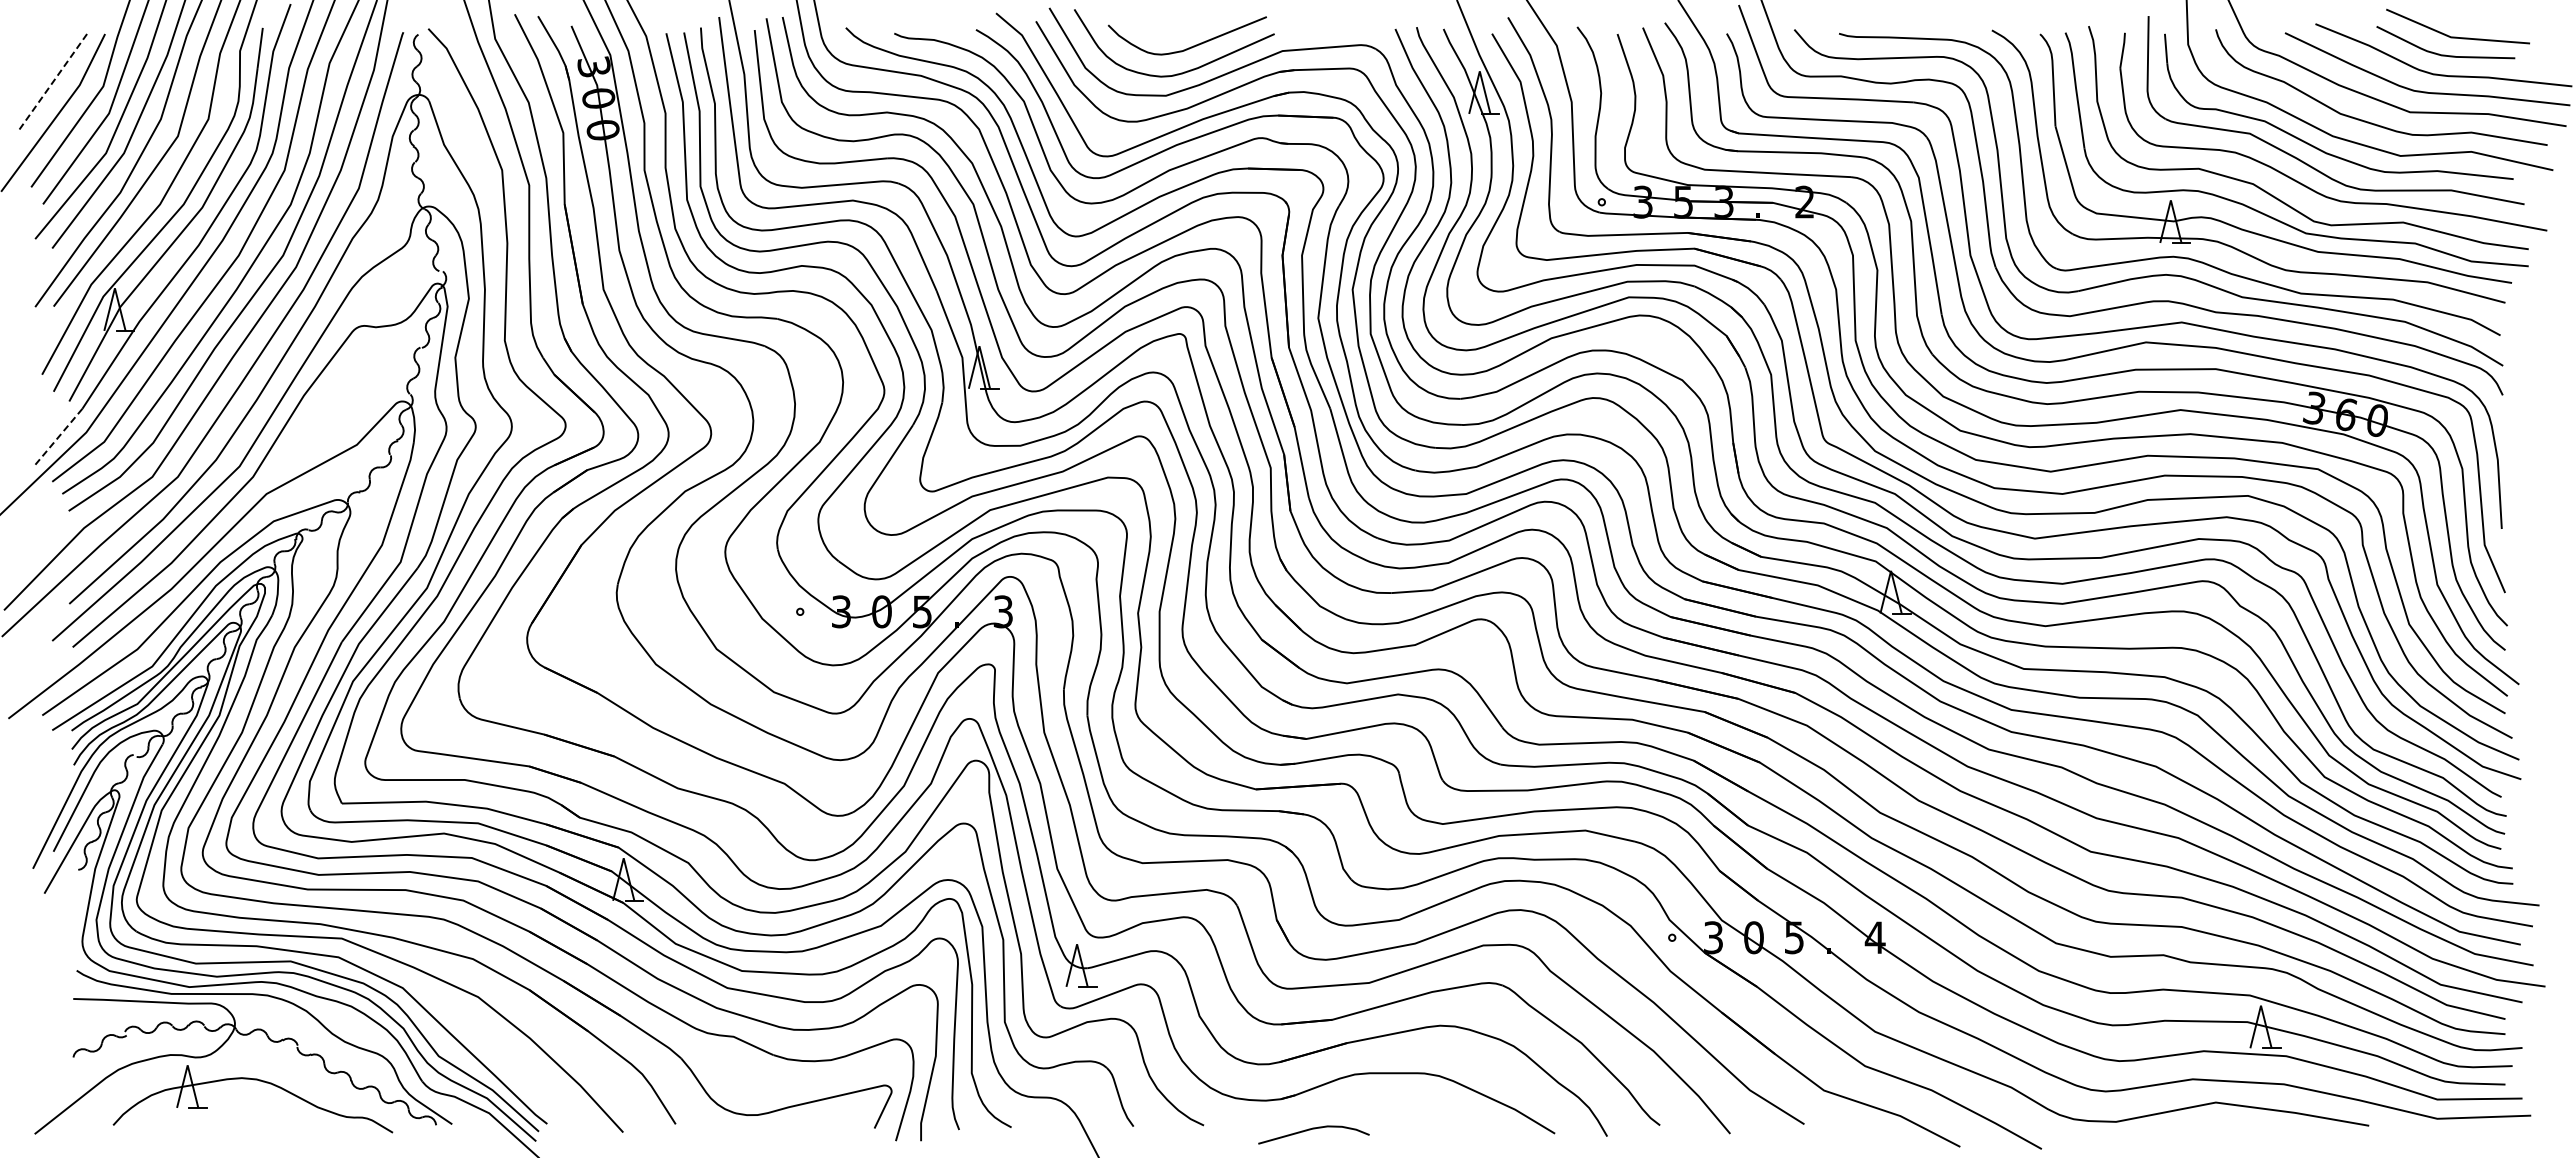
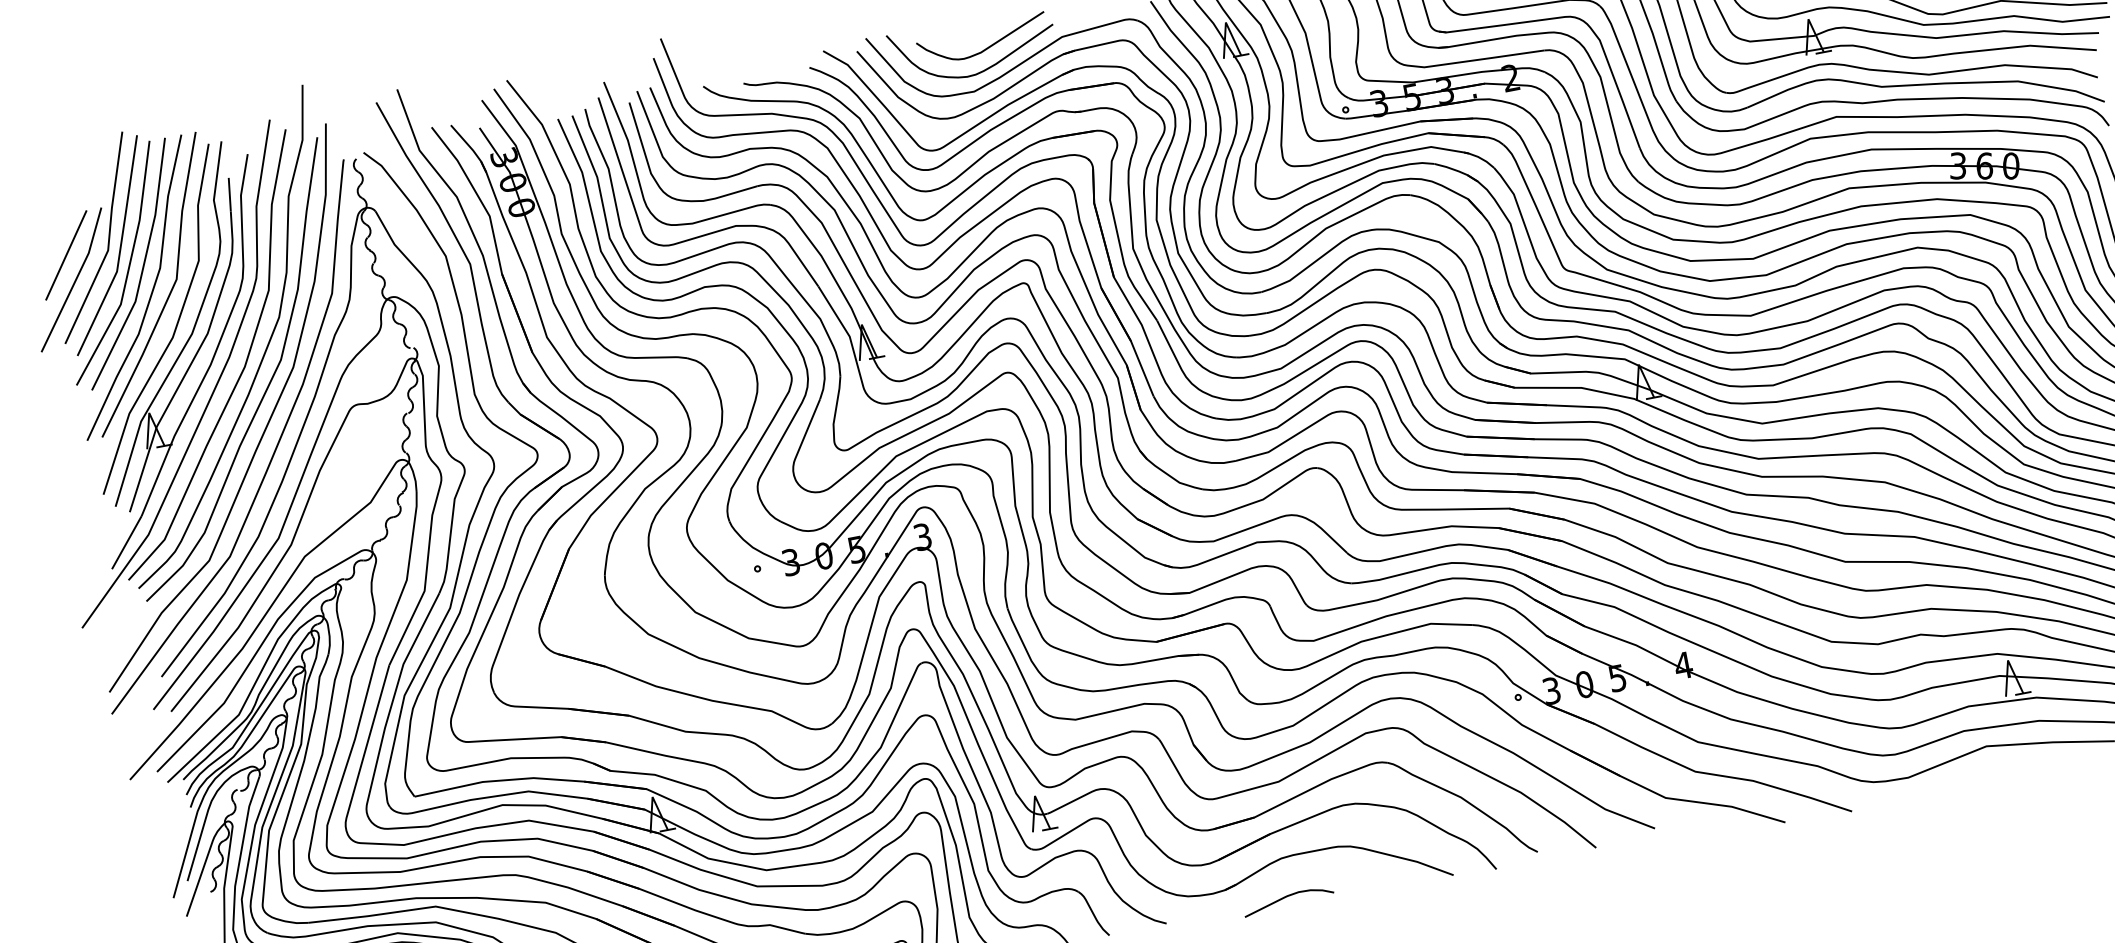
line: (52, 82) -> (66, 255), dashed -> solid
line: (58, 436) -> (126, 542), dashed -> solid
curve: (1313, 1129) -> (1287, 896), moved

